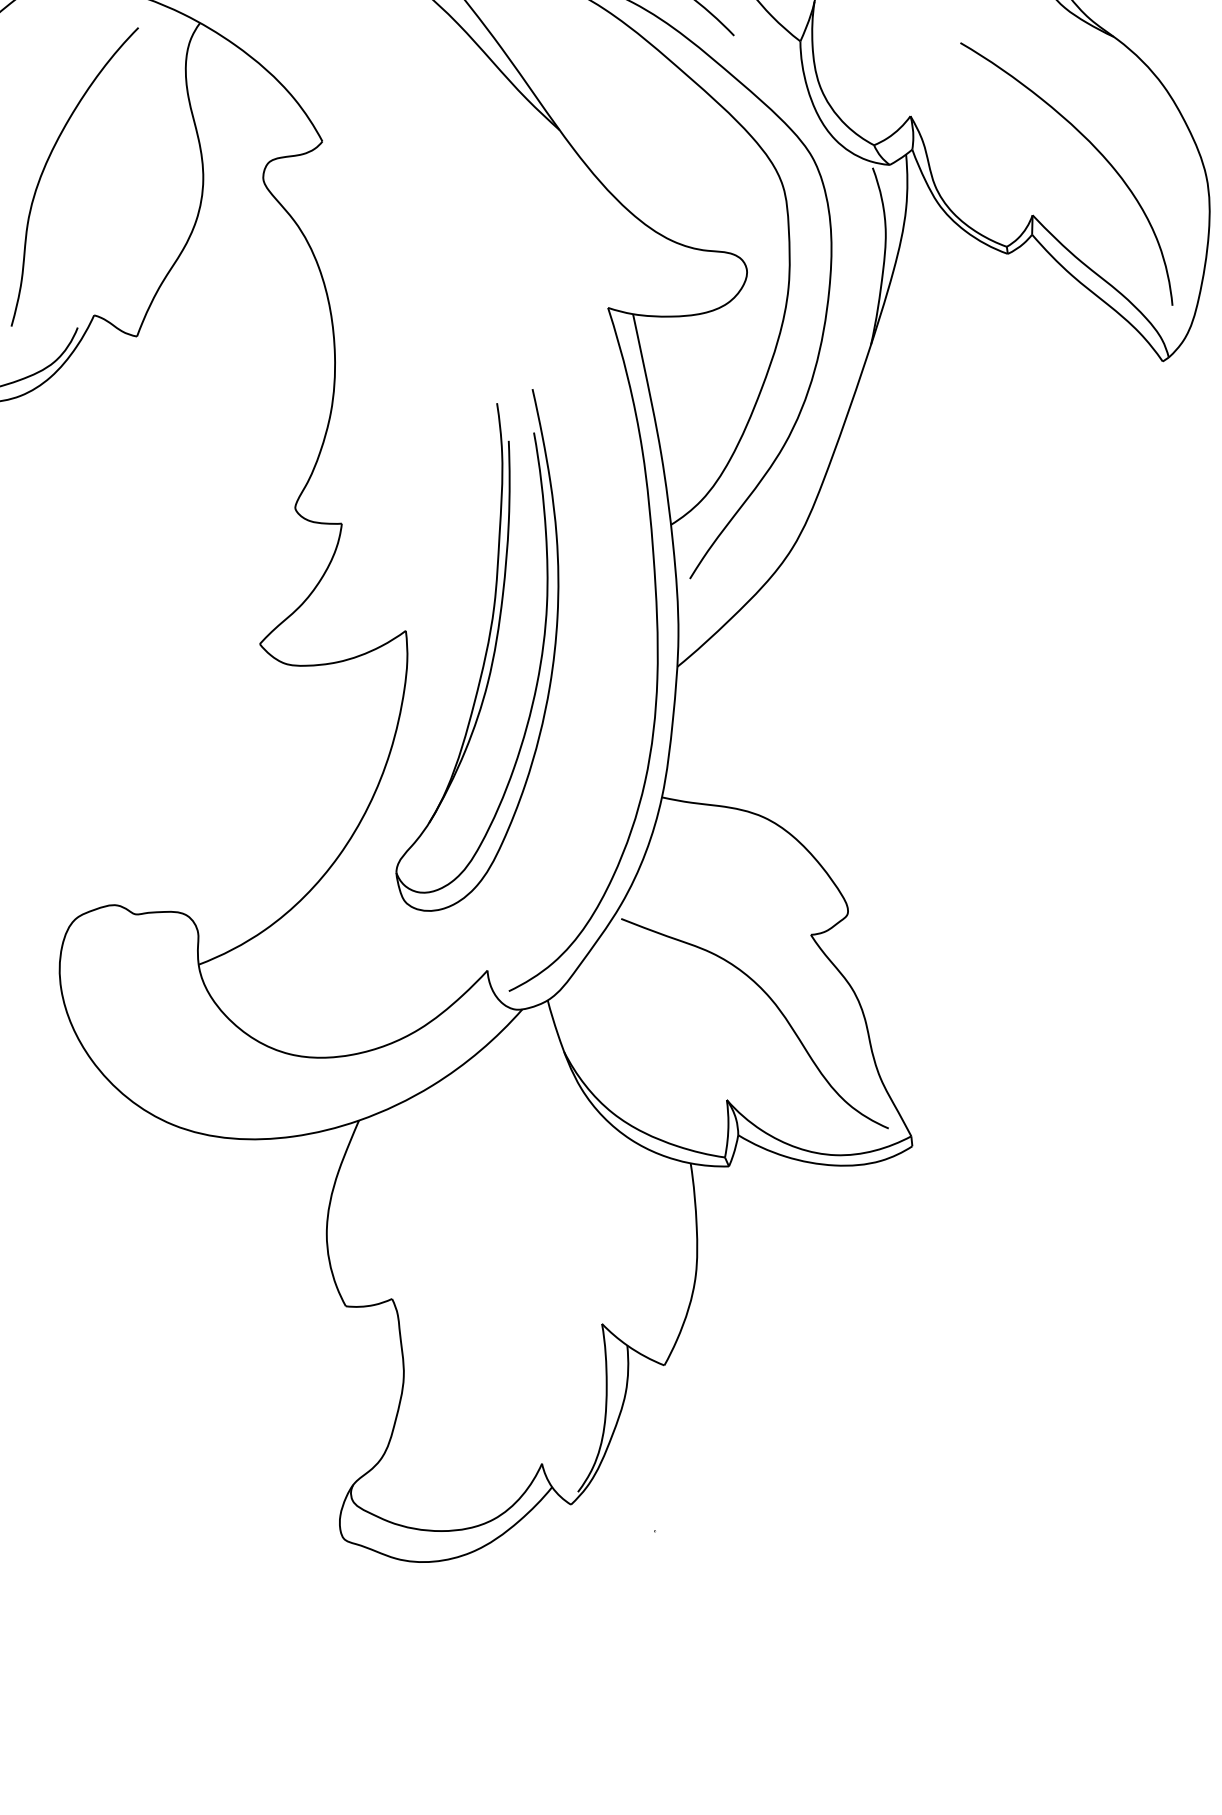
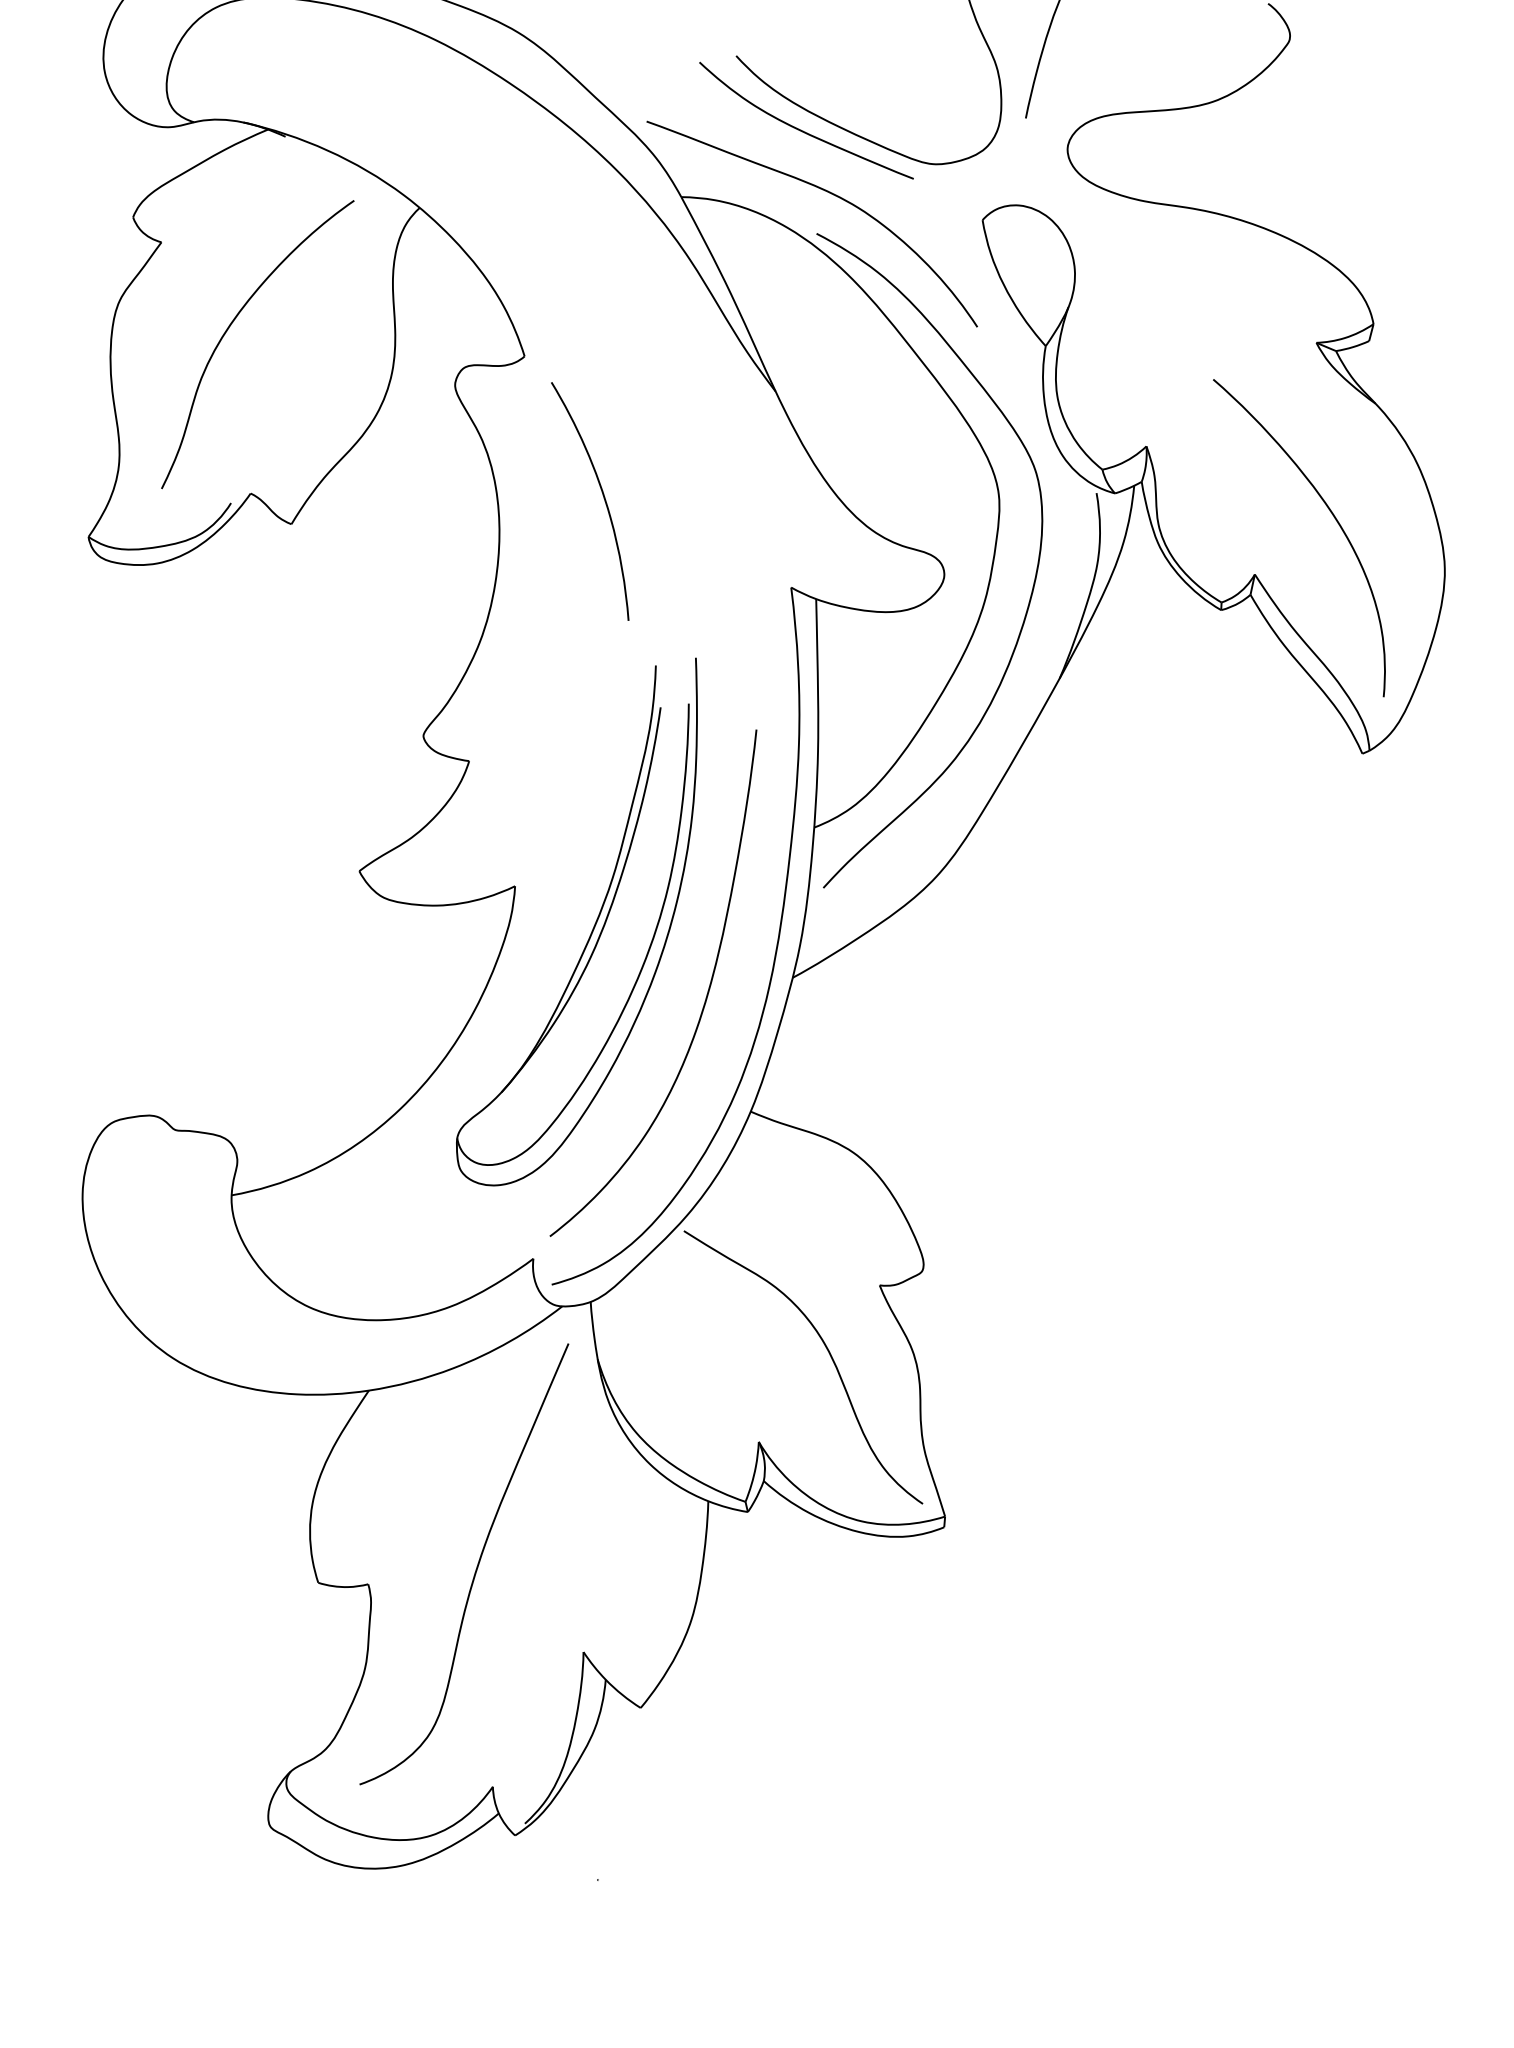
curve: (419, 258) -> (603, 498), added
curve: (600, 700) -> (705, 997), added
curve: (488, 1266) -> (475, 1569), added

